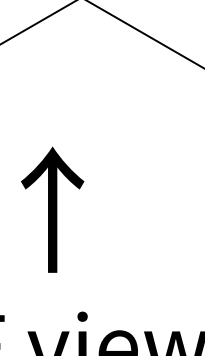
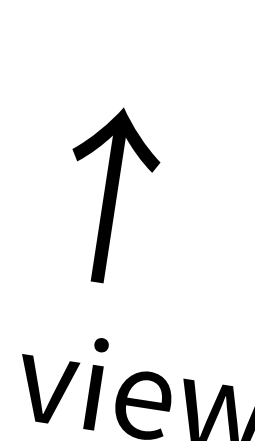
text: (52, 209) -> (110, 194), moved

